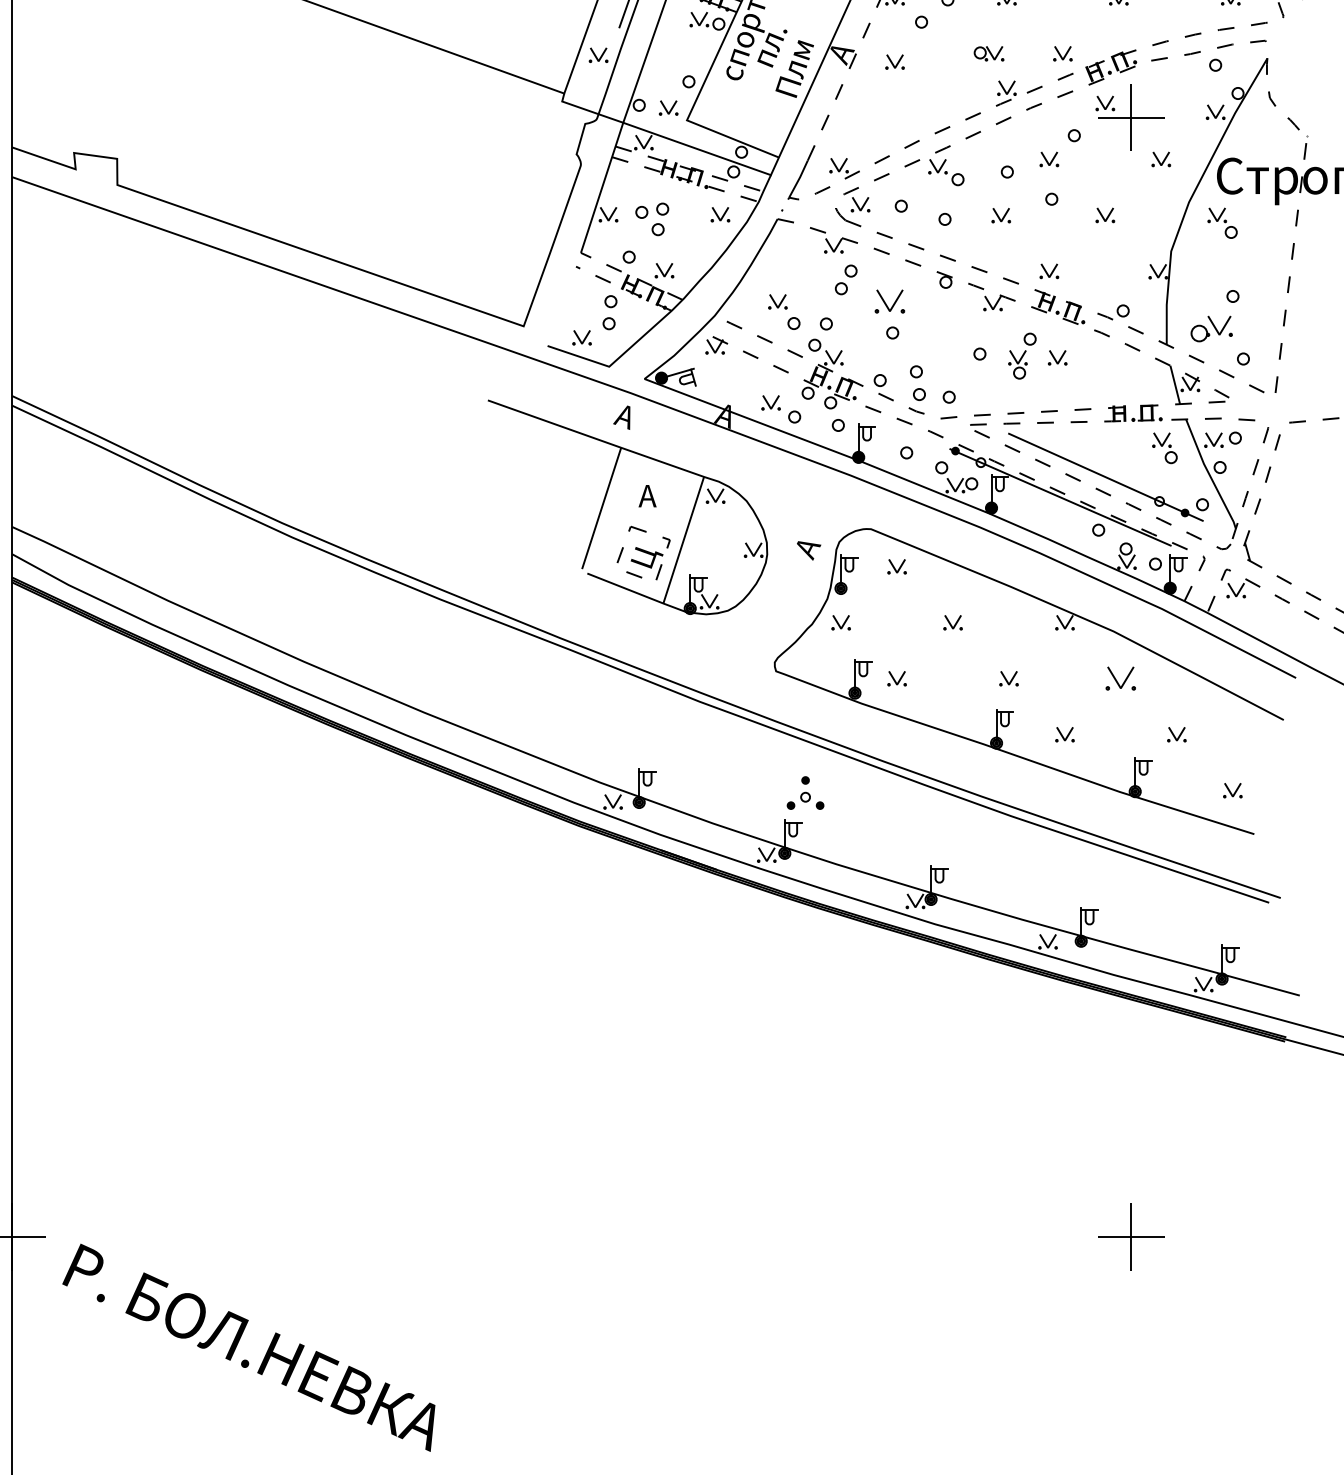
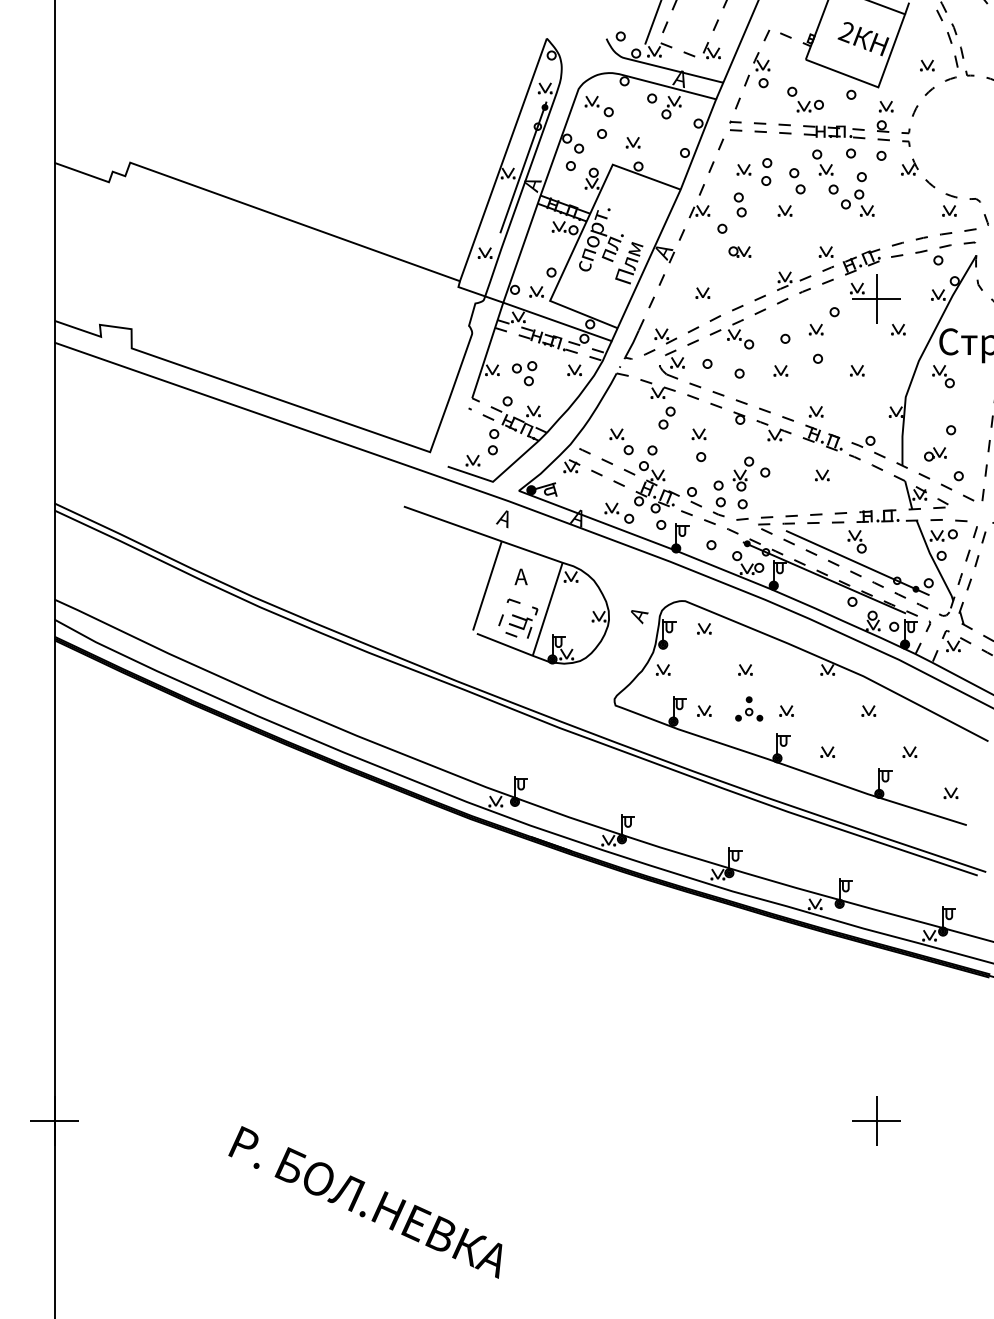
part: (988, 53) -> (739, 251), moved
part: (894, 61) -> (702, 292), moved
part: (889, 302) -> (698, 434), size x0.62
part: (1211, 329) -> (935, 454), size x0.71
part: (1022, 355) -> (743, 473), moved
part: (1164, 447) -> (856, 541), moved
part: (1120, 678) -> (868, 710), size x0.62
part: (805, 792) -> (749, 708), moved
text: (249, 1347) -> (365, 1202), moved

